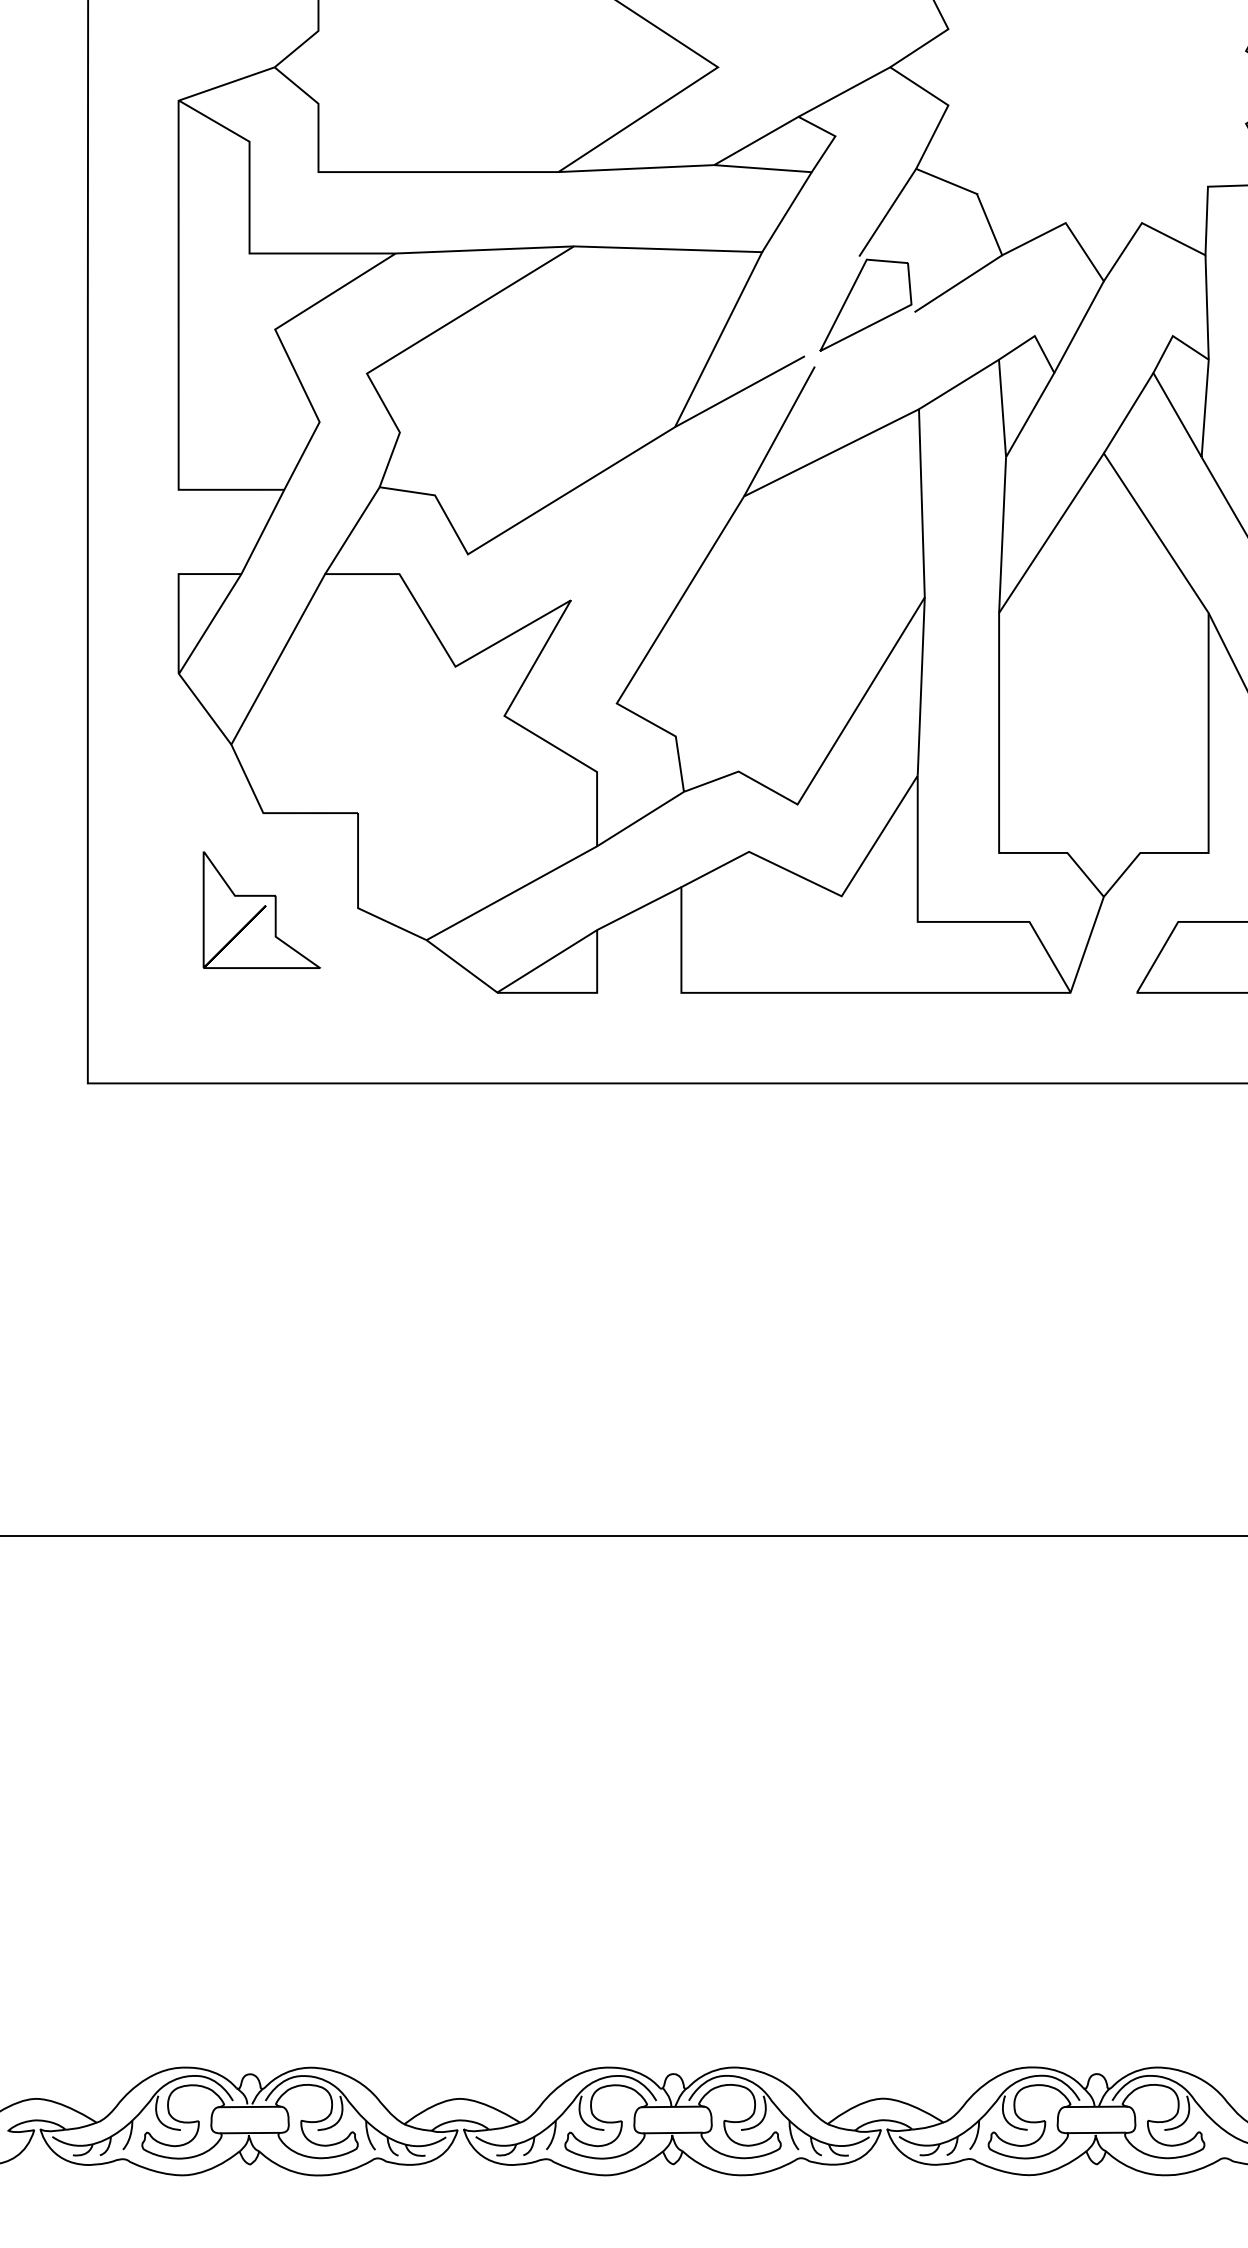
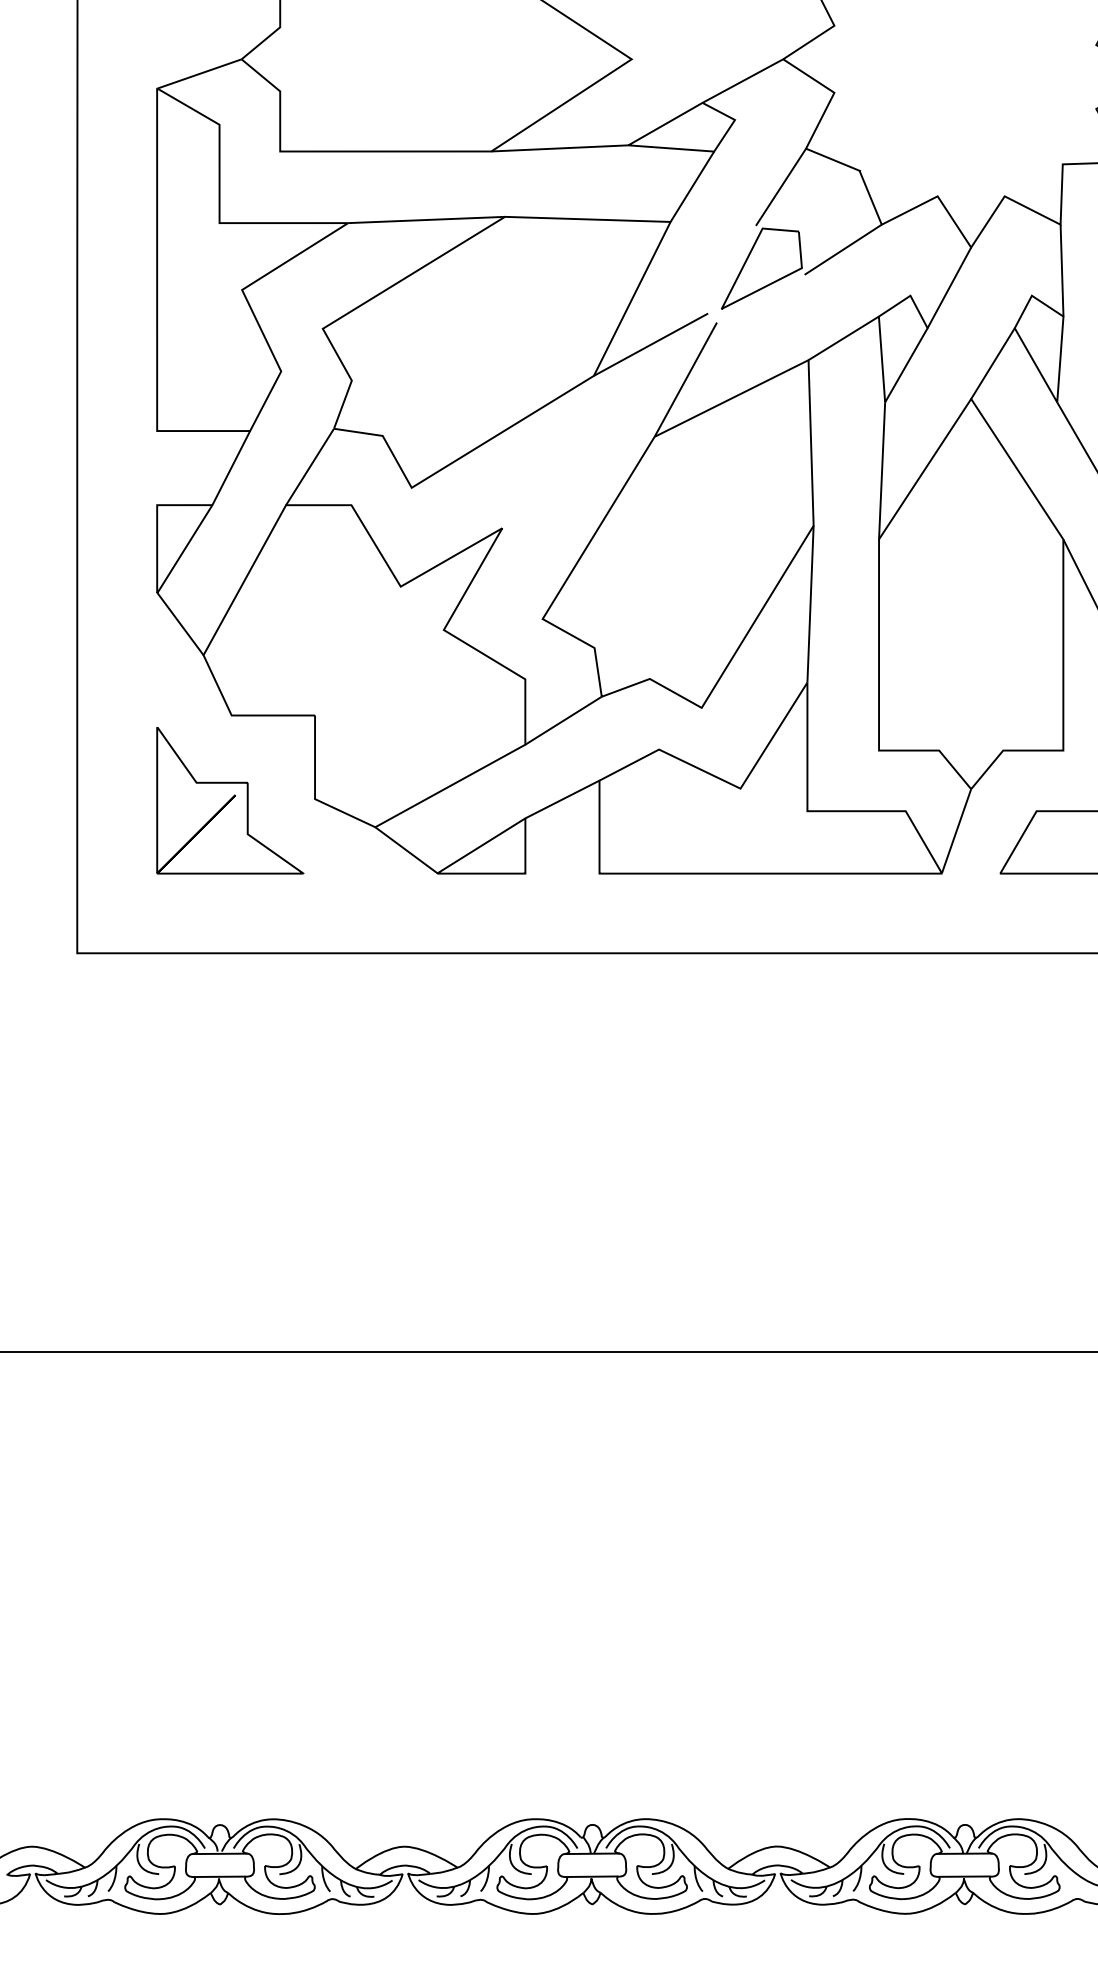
part: (261, 909) -> (230, 800), size x1.43

